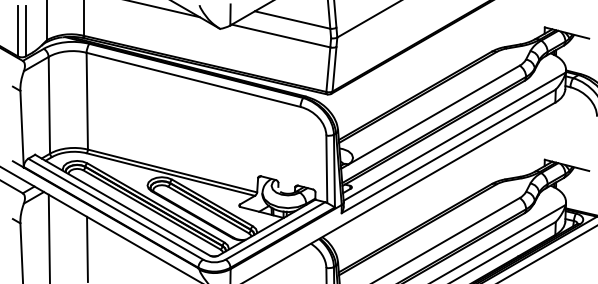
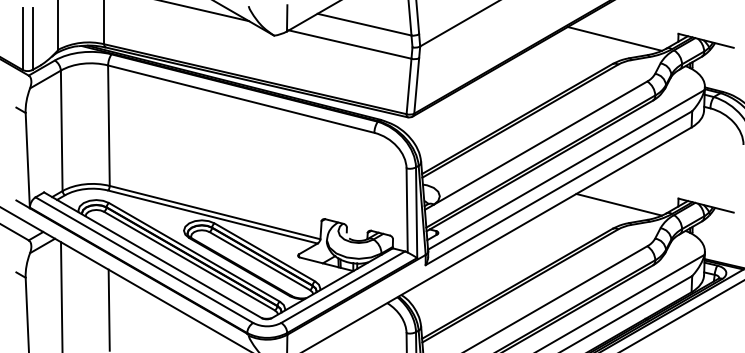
line: (493, 31) -> (614, 38), added
line: (496, 164) -> (618, 204), added

